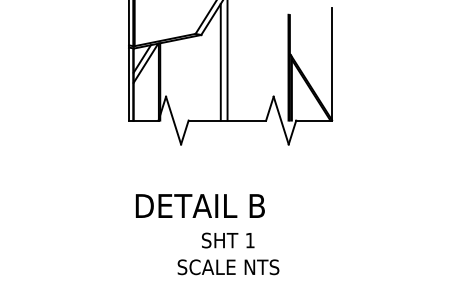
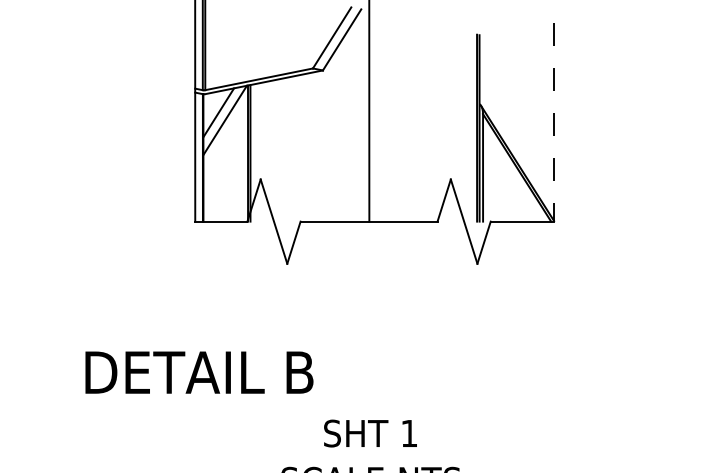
line: (220, 62) -> (356, 118), removed
line: (332, 64) -> (554, 122), solid -> dashed
text: (199, 205) -> (197, 371), moved

